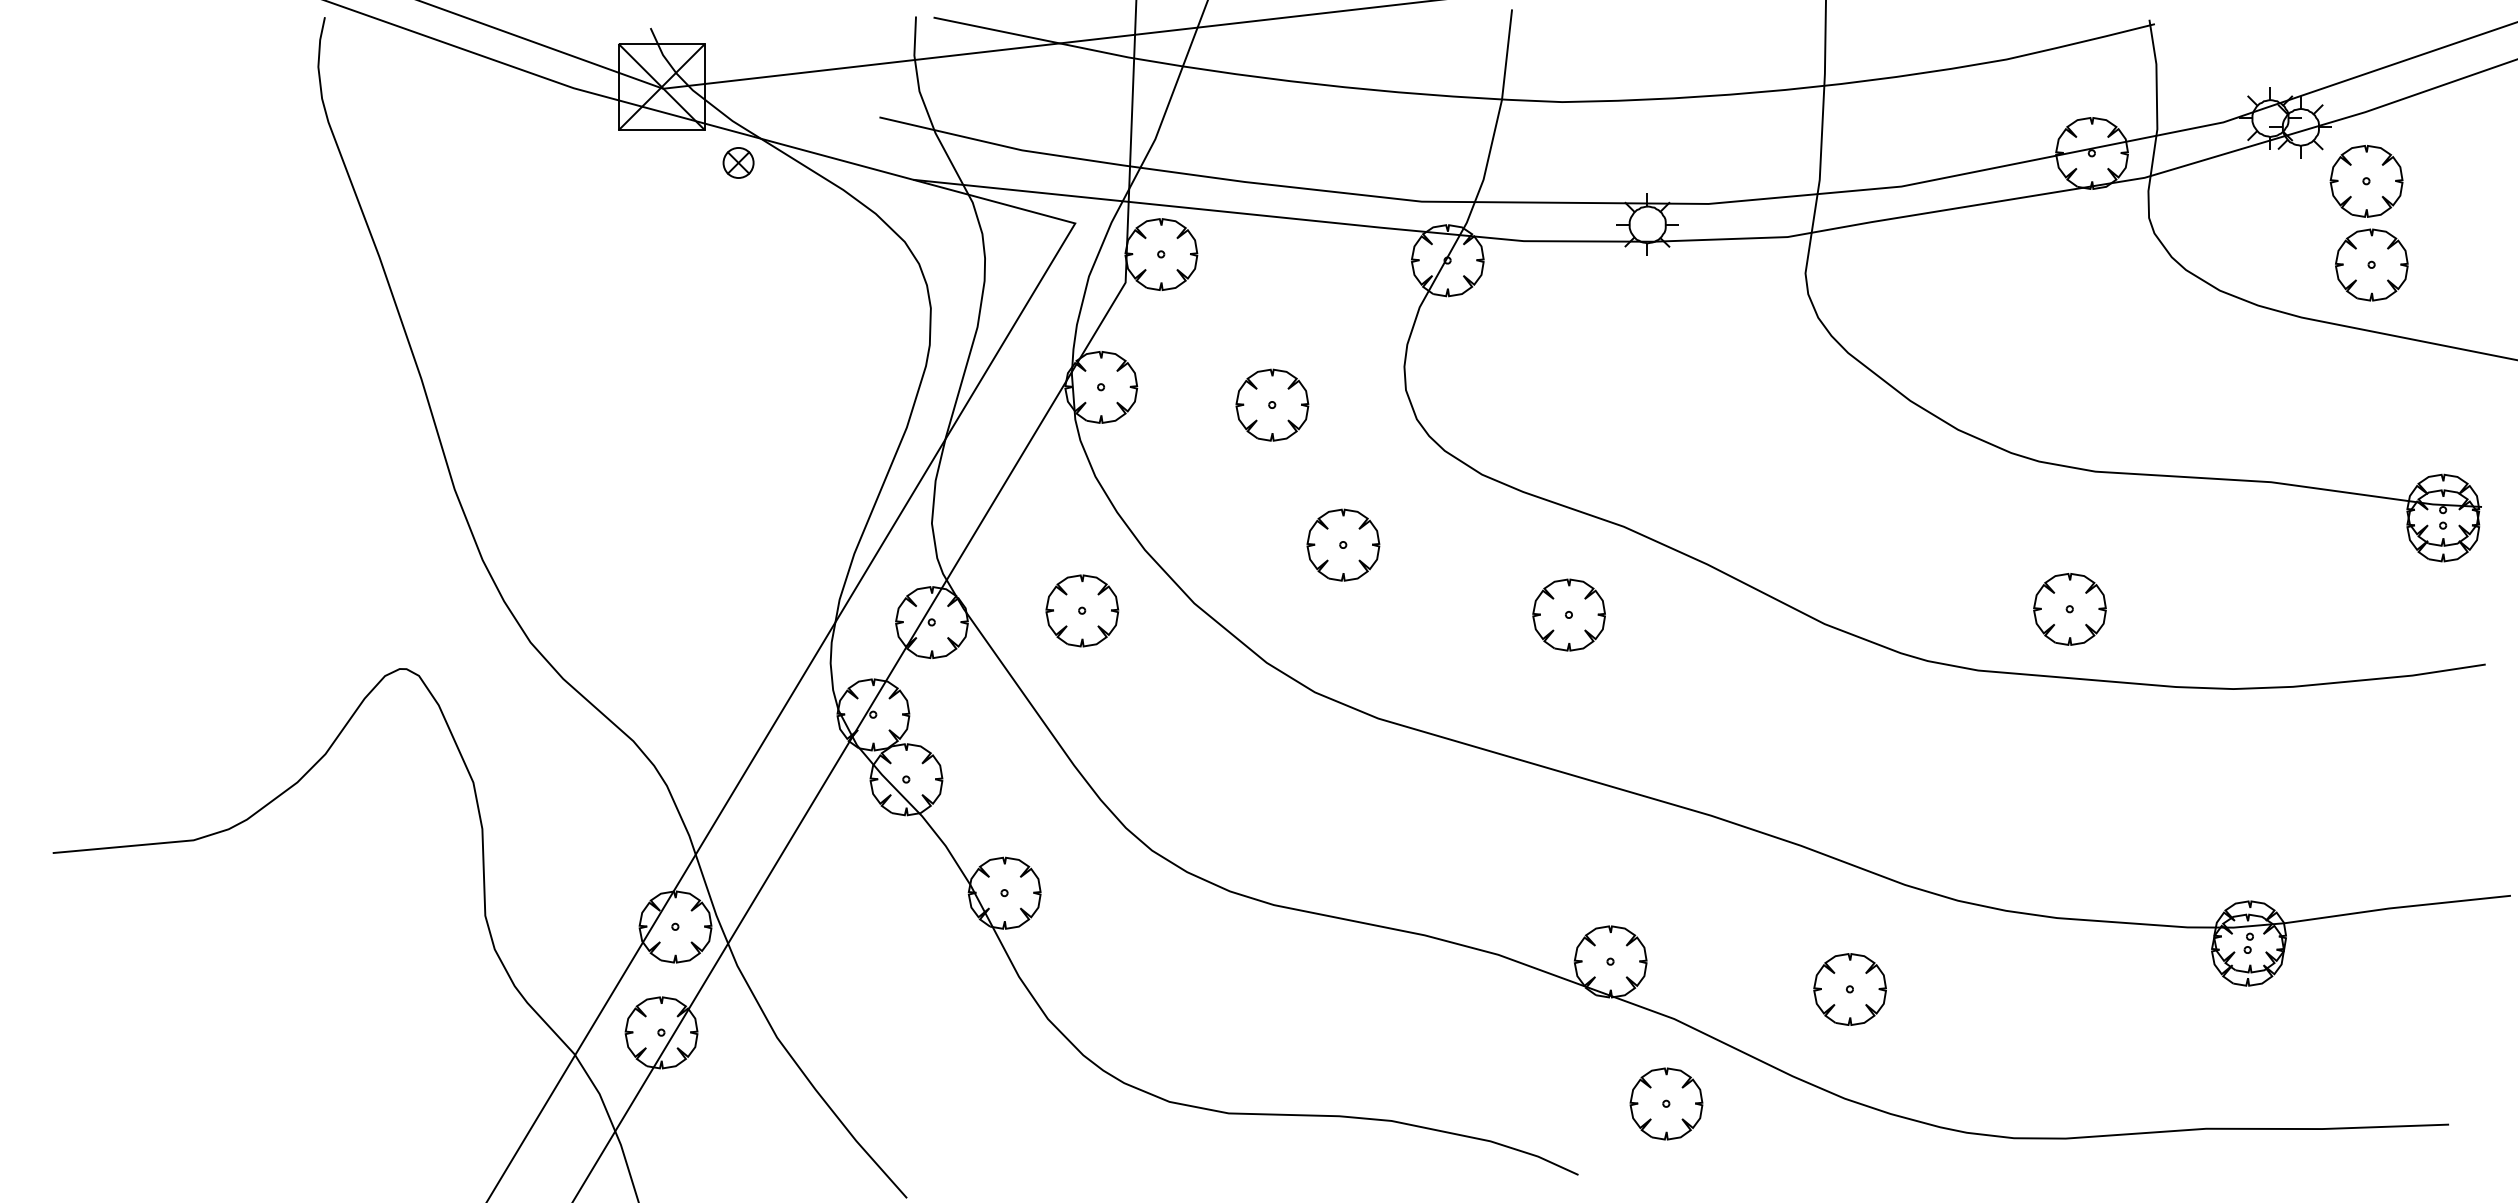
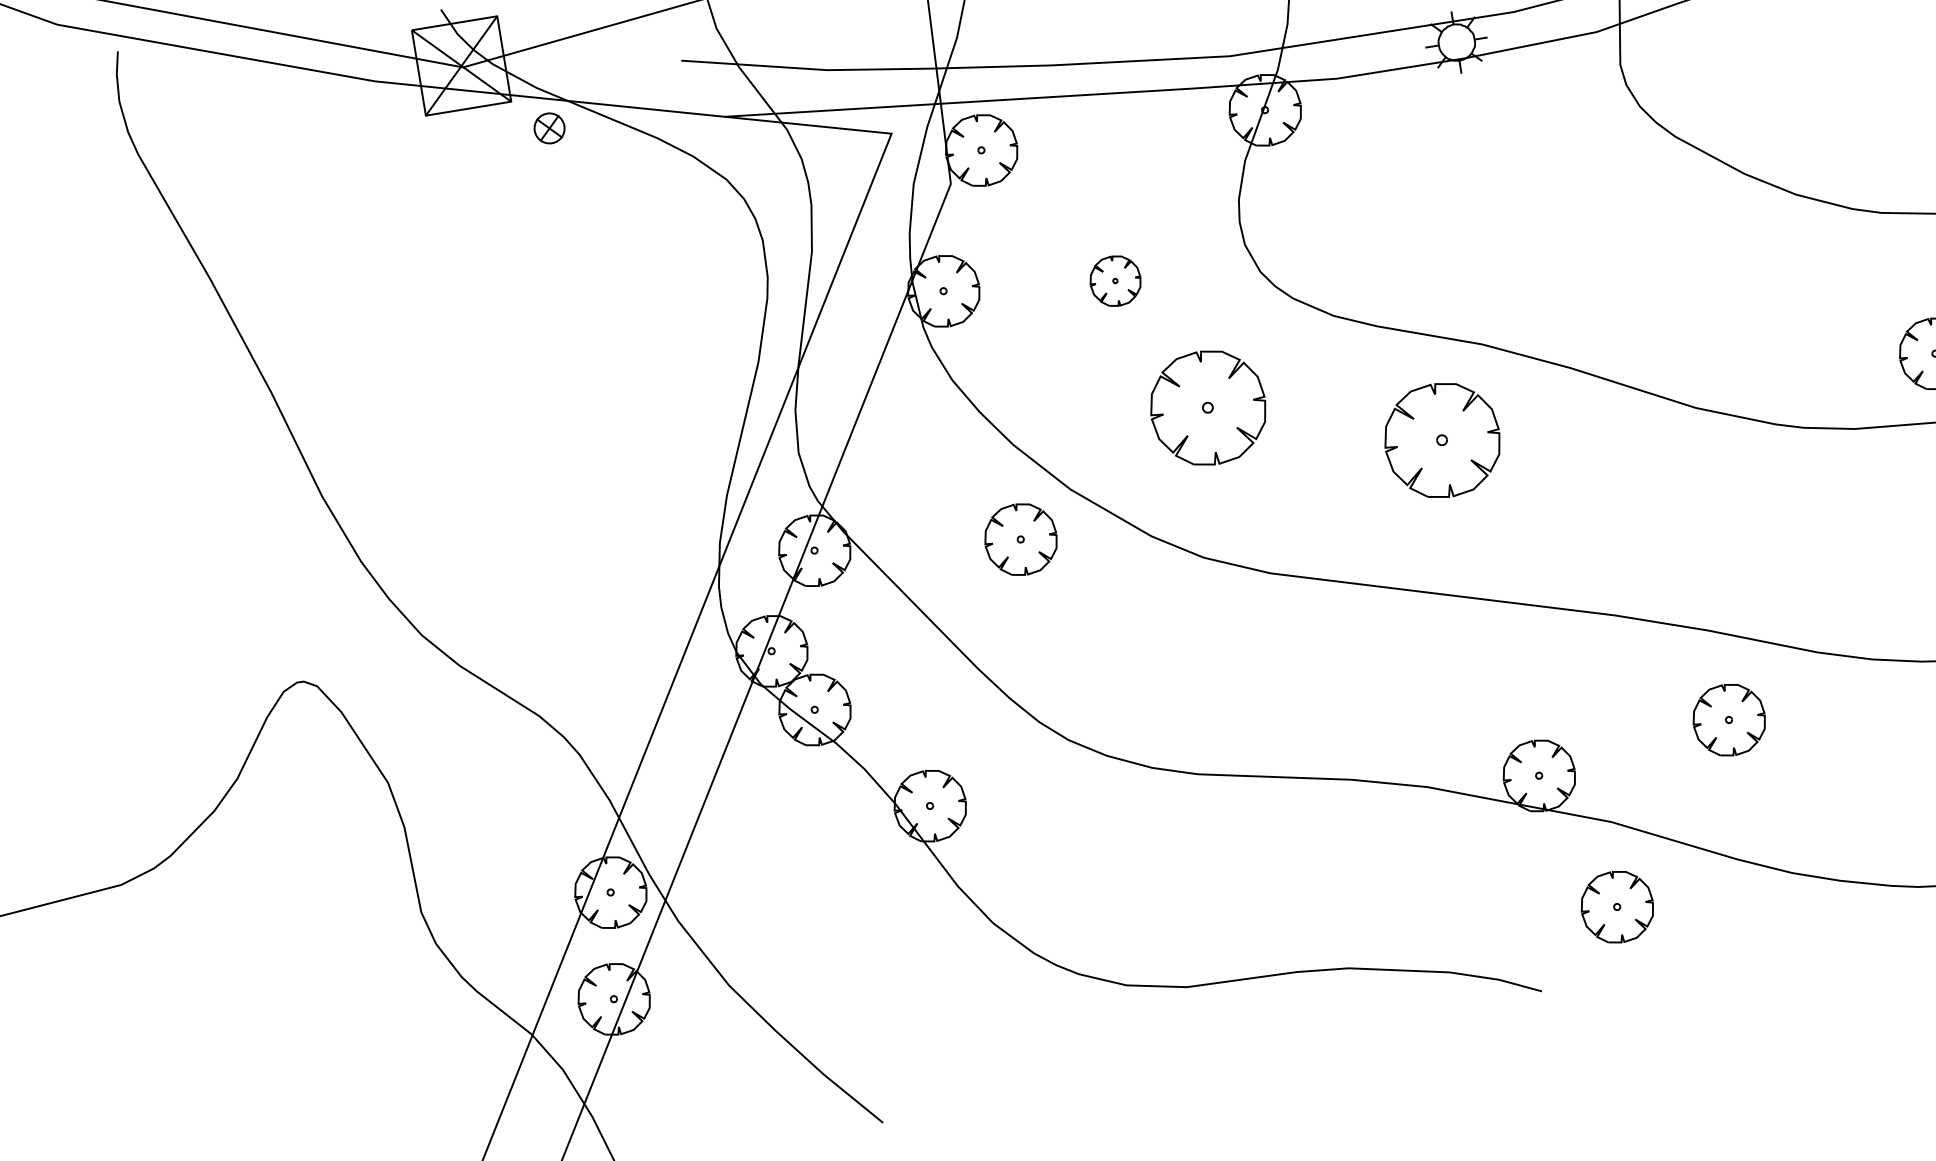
part: (1272, 404) -> (1115, 280), size x0.7
part: (1343, 544) -> (1208, 407), size x1.6
part: (1082, 610) -> (1021, 539), moved
part: (1568, 614) -> (1441, 439), size x1.6
part: (1849, 989) -> (1728, 720), moved

